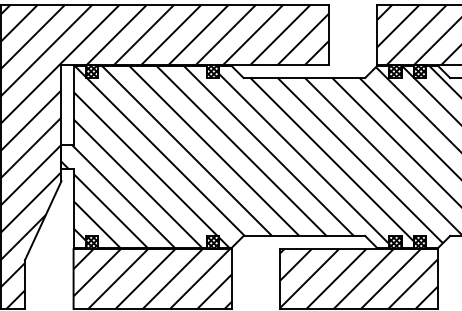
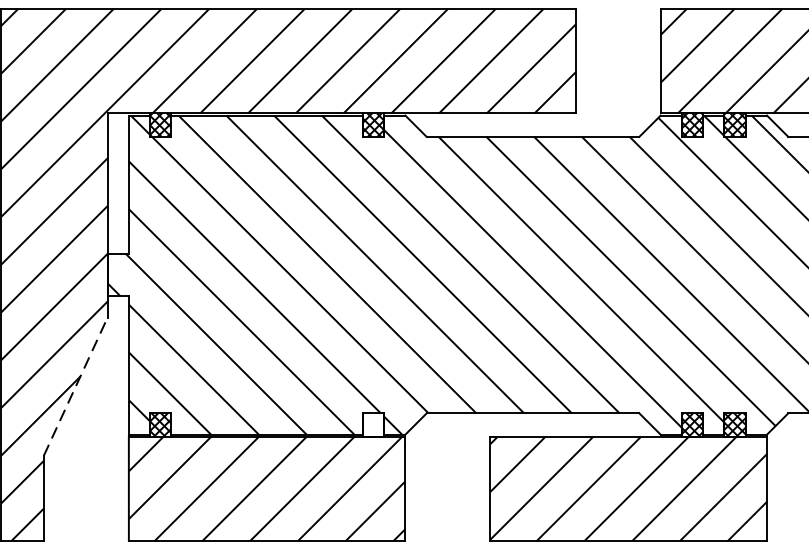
line: (43, 220) -> (76, 386), solid -> dashed
hatch: (213, 242) -> (373, 424), removed

